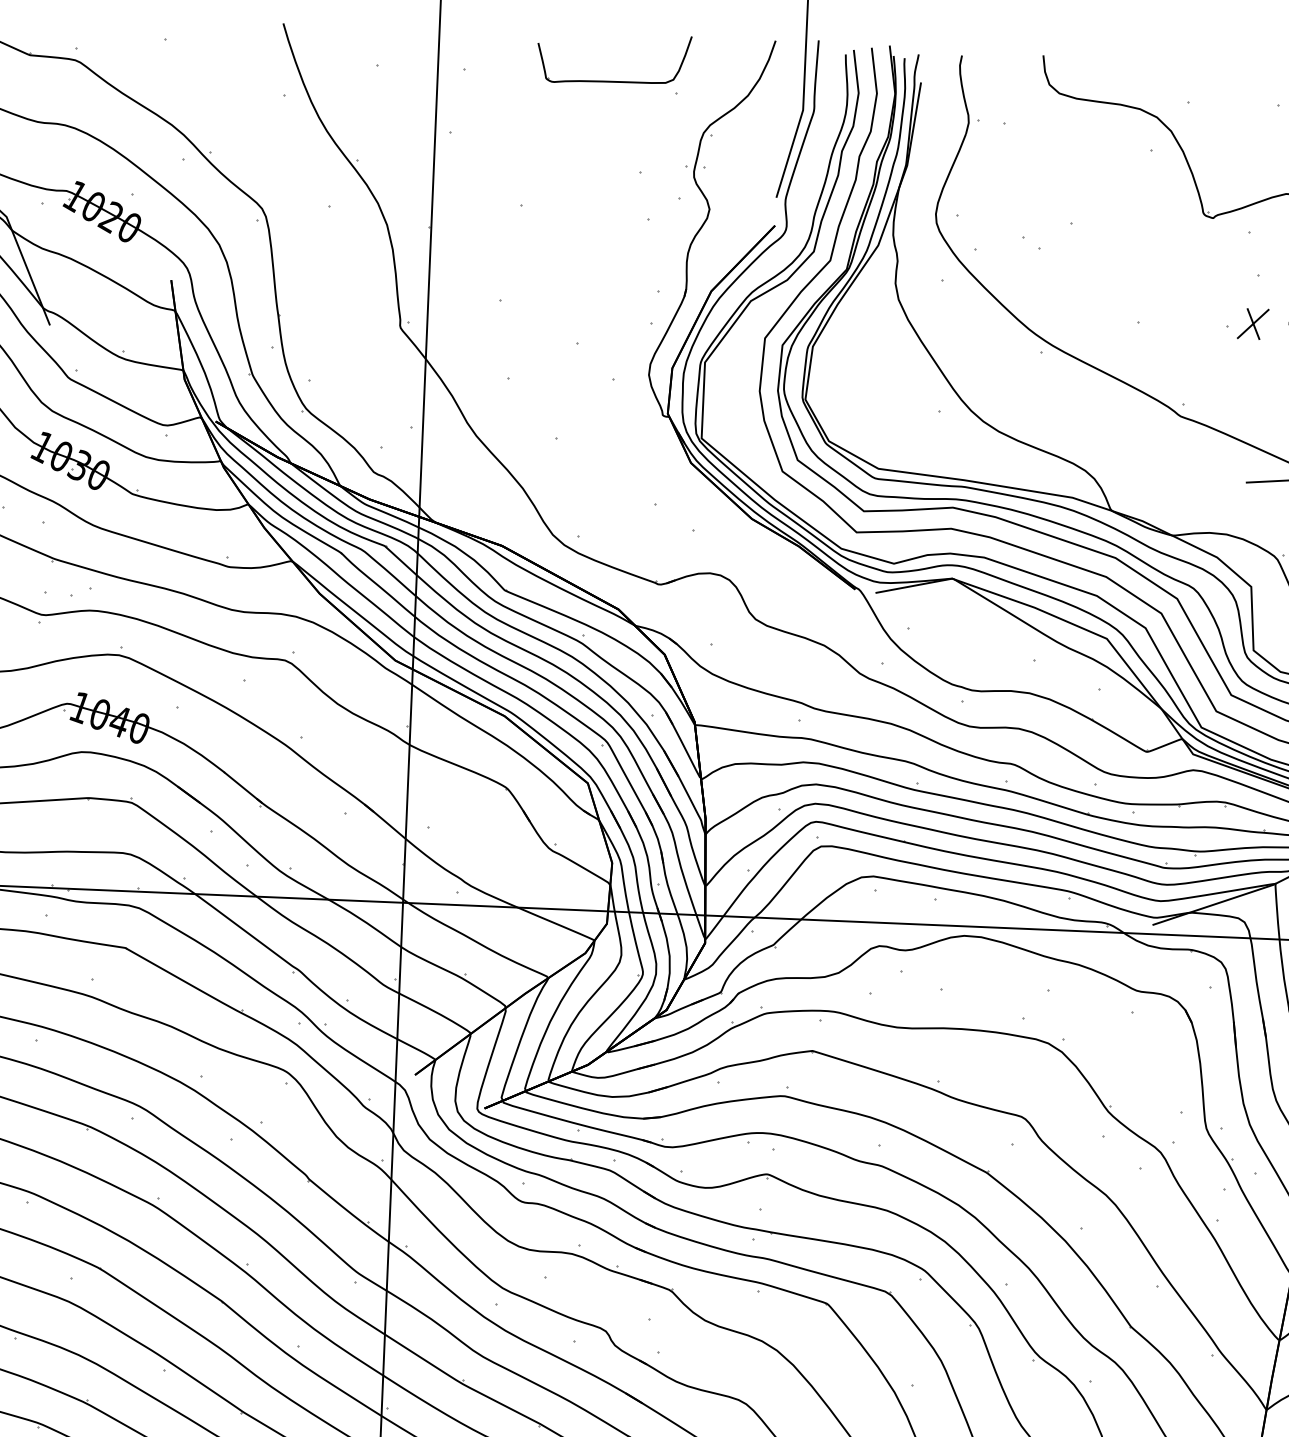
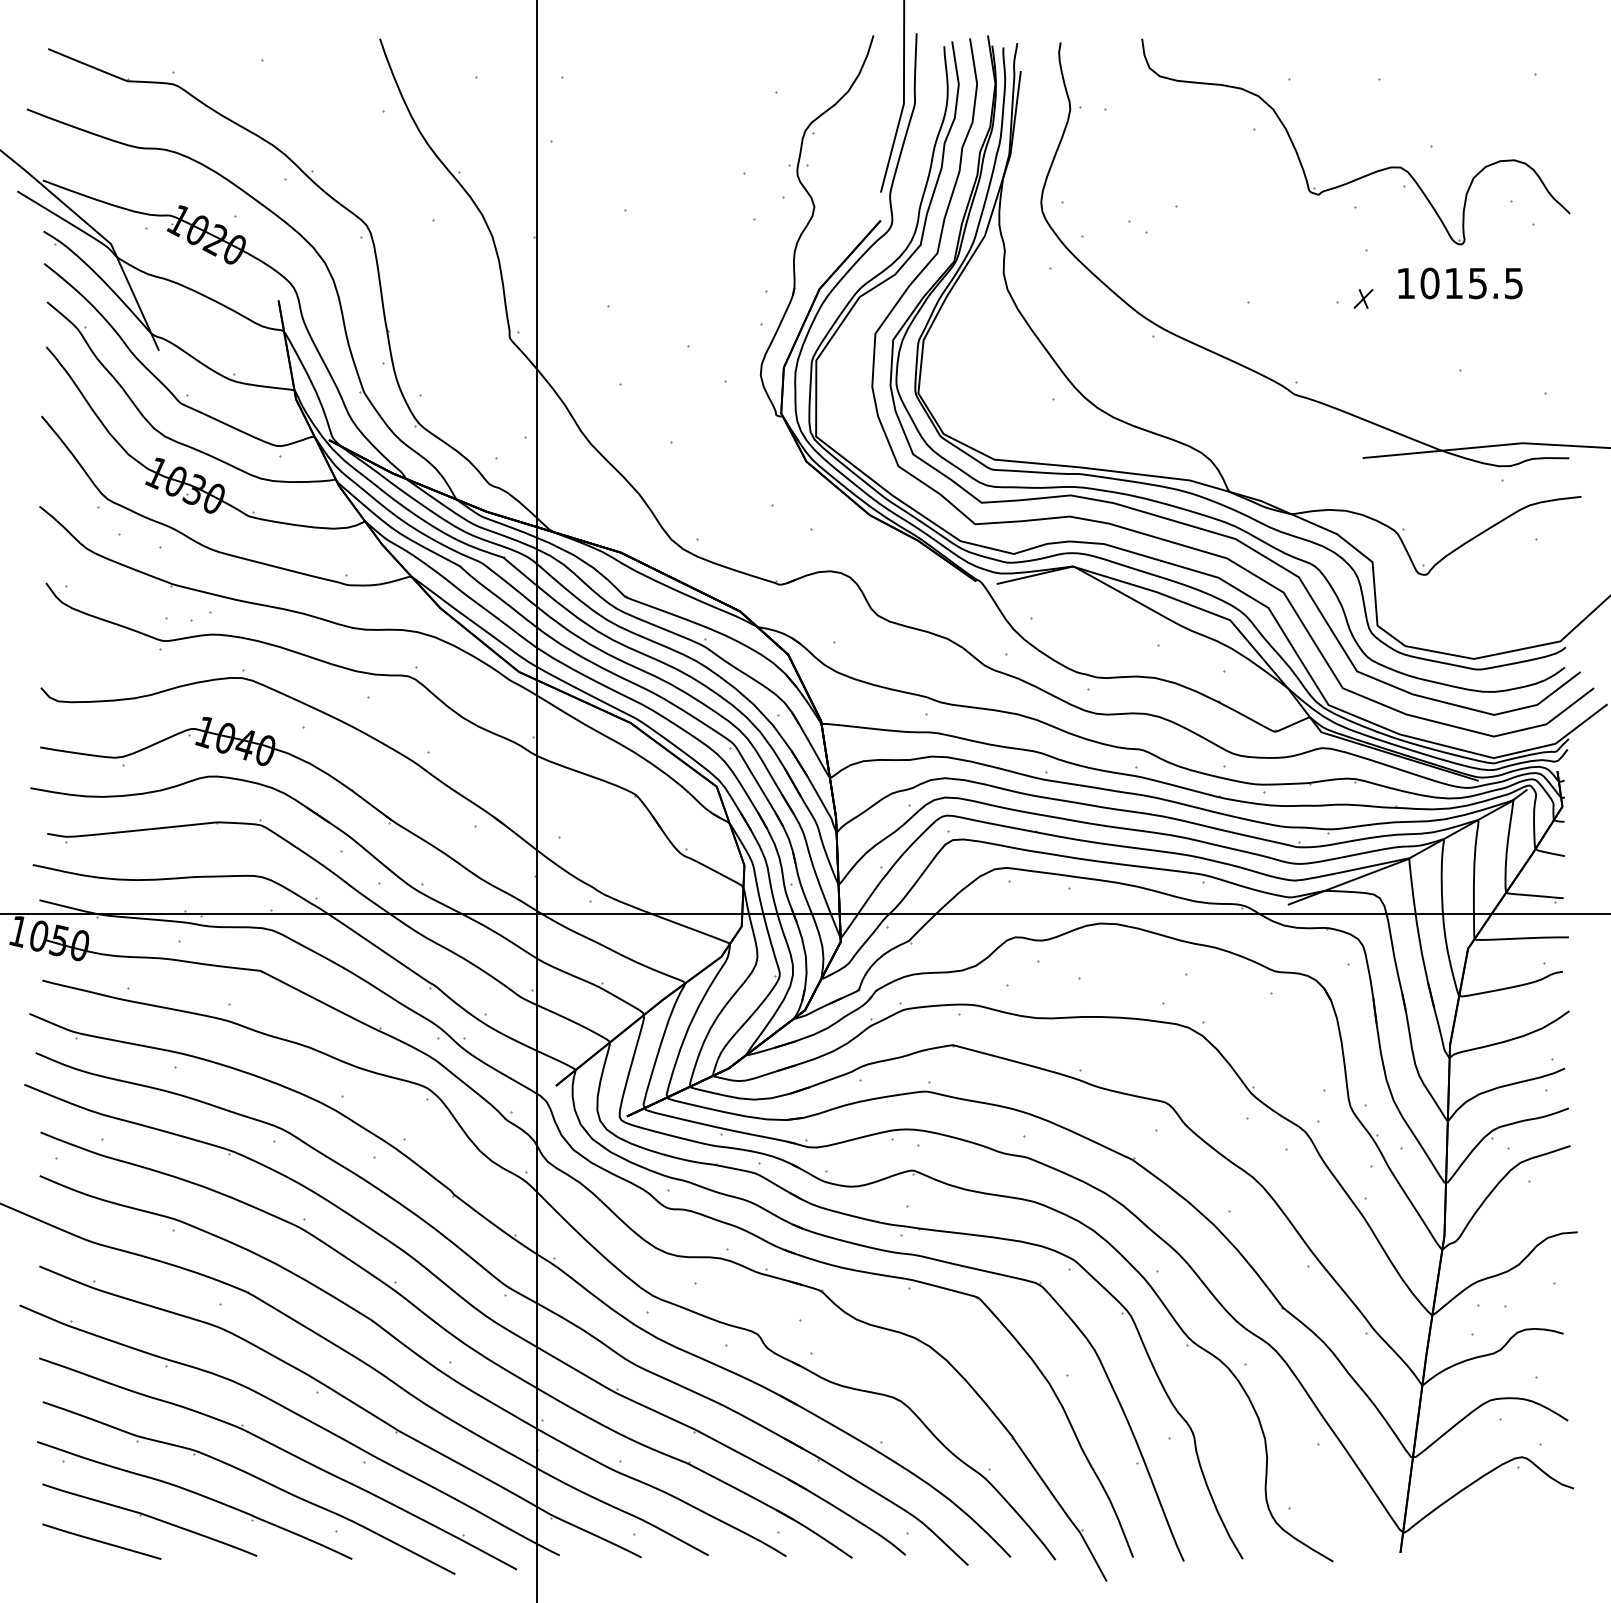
part: (613, 80) -> (712, 82), removed
part: (1253, 323) -> (1363, 298), size x0.6

